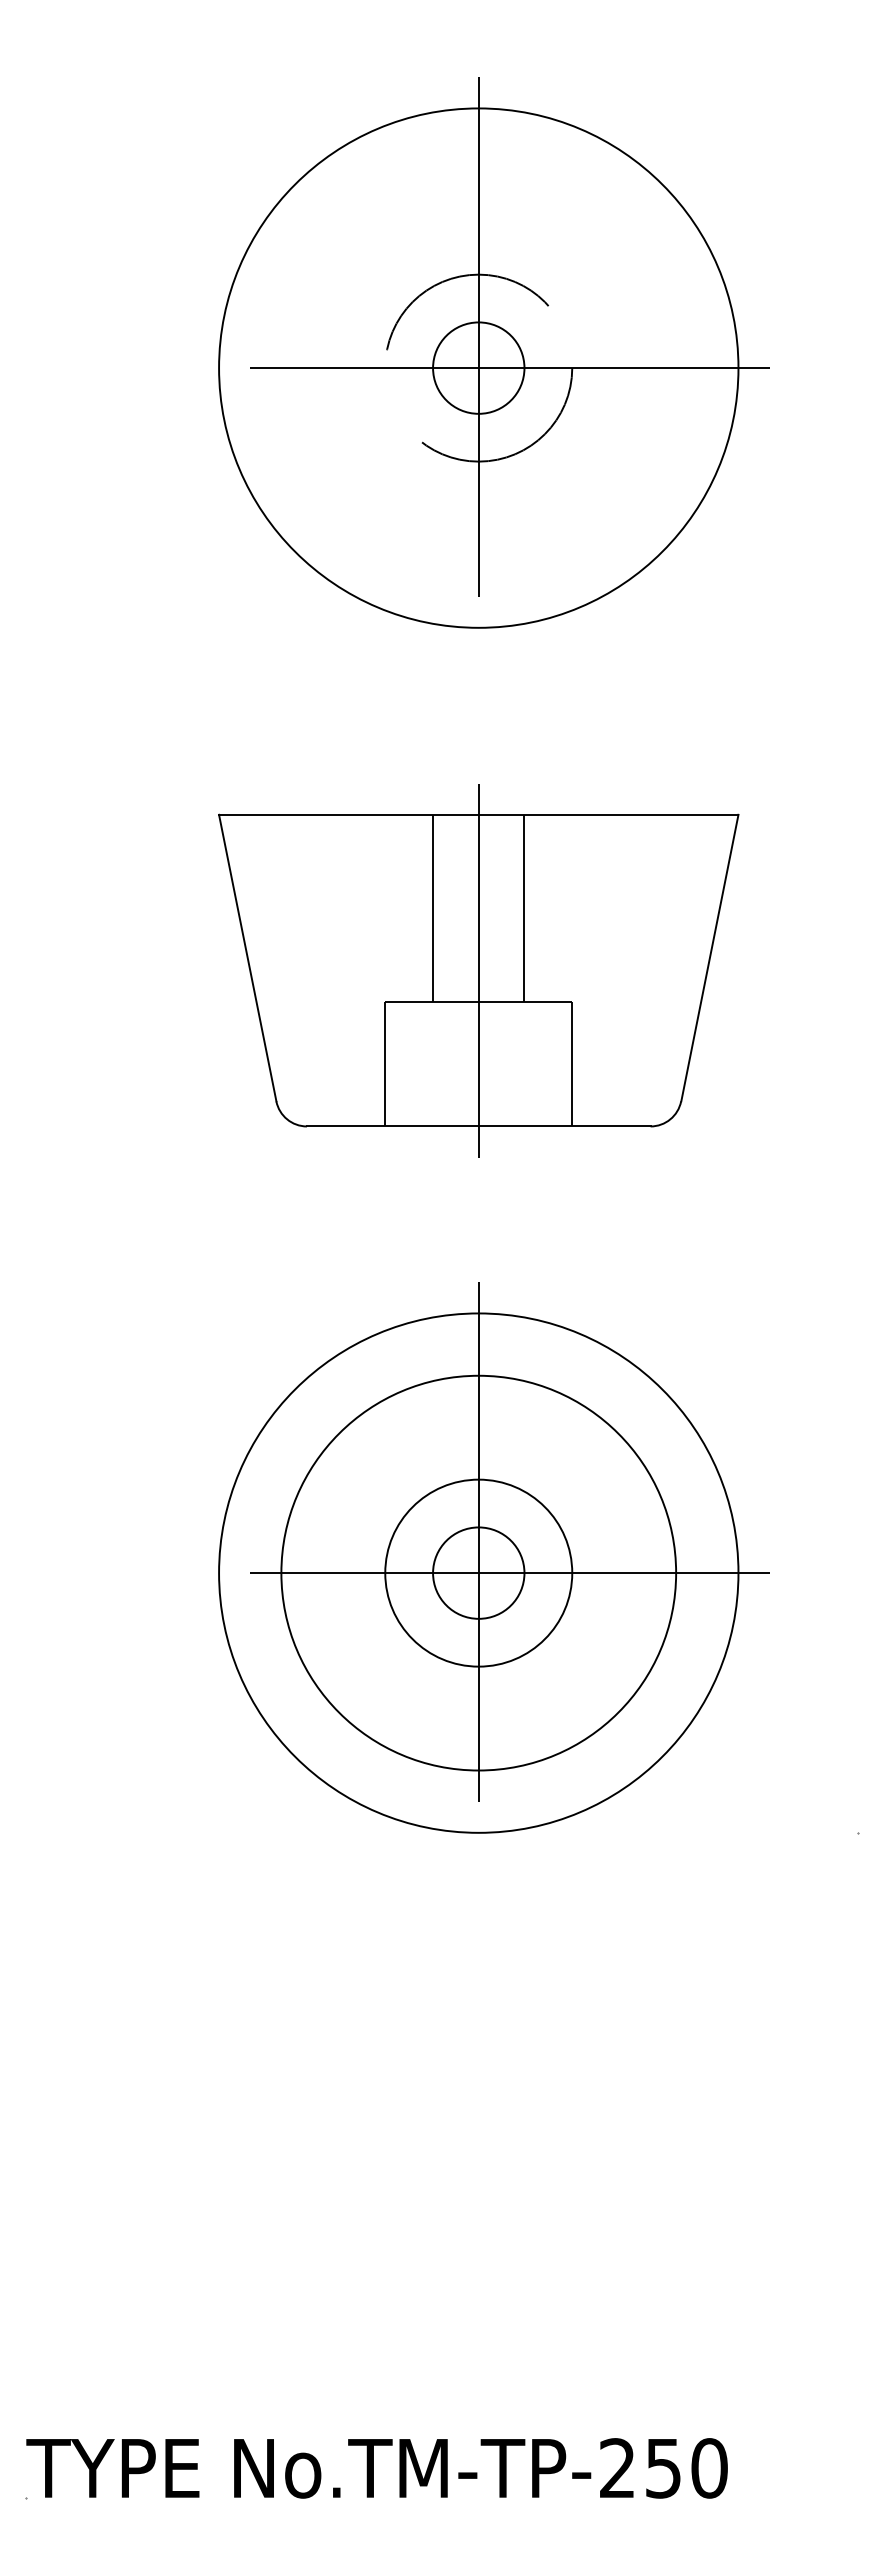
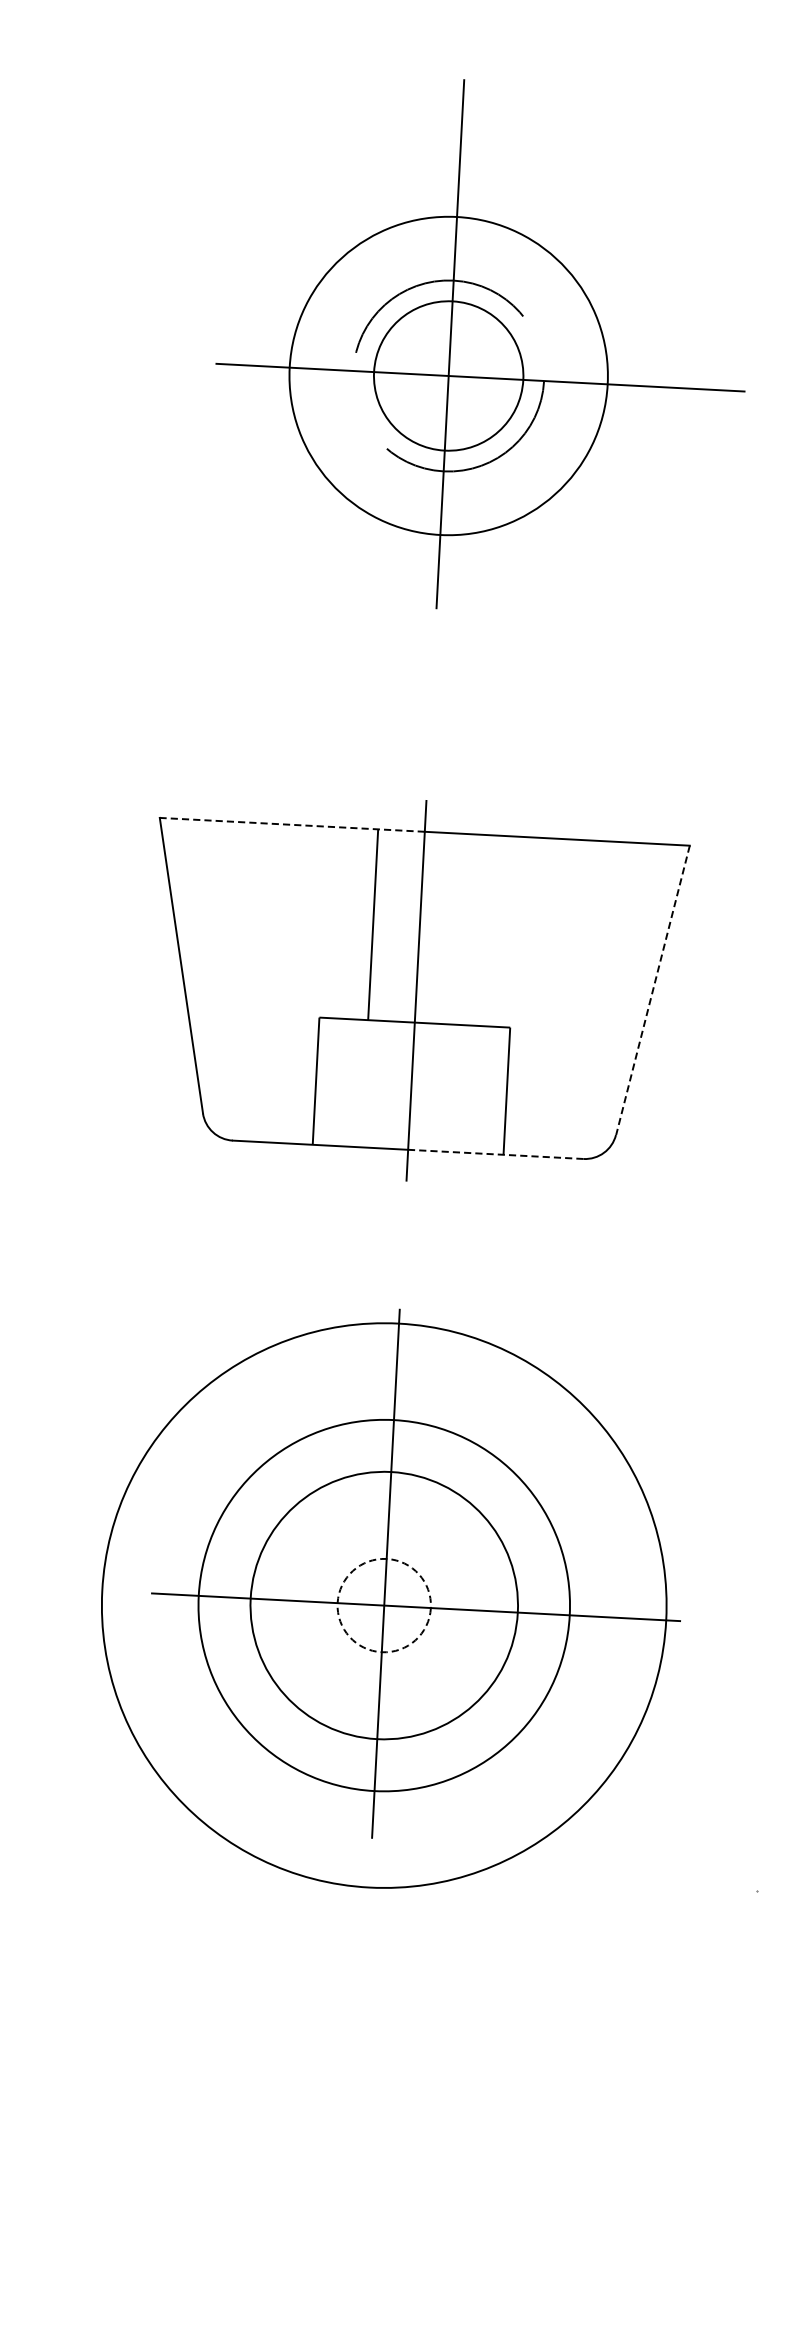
circle: (478, 367) -> (448, 375), size x0.6
circle: (478, 367) -> (448, 375), size x1.6
line: (348, 814) -> (291, 824), solid -> dashed
line: (524, 907) -> (466, 928), removed
line: (709, 958) -> (652, 990), solid -> dashed
line: (564, 1126) -> (495, 1154), solid -> dashed
circle: (478, 1572) -> (384, 1604), size x0.7
circle: (478, 1572) -> (384, 1604), size x1.4
circle: (478, 1572) -> (384, 1604), size x1.4
circle: (478, 1572) -> (384, 1604), solid -> dashed

